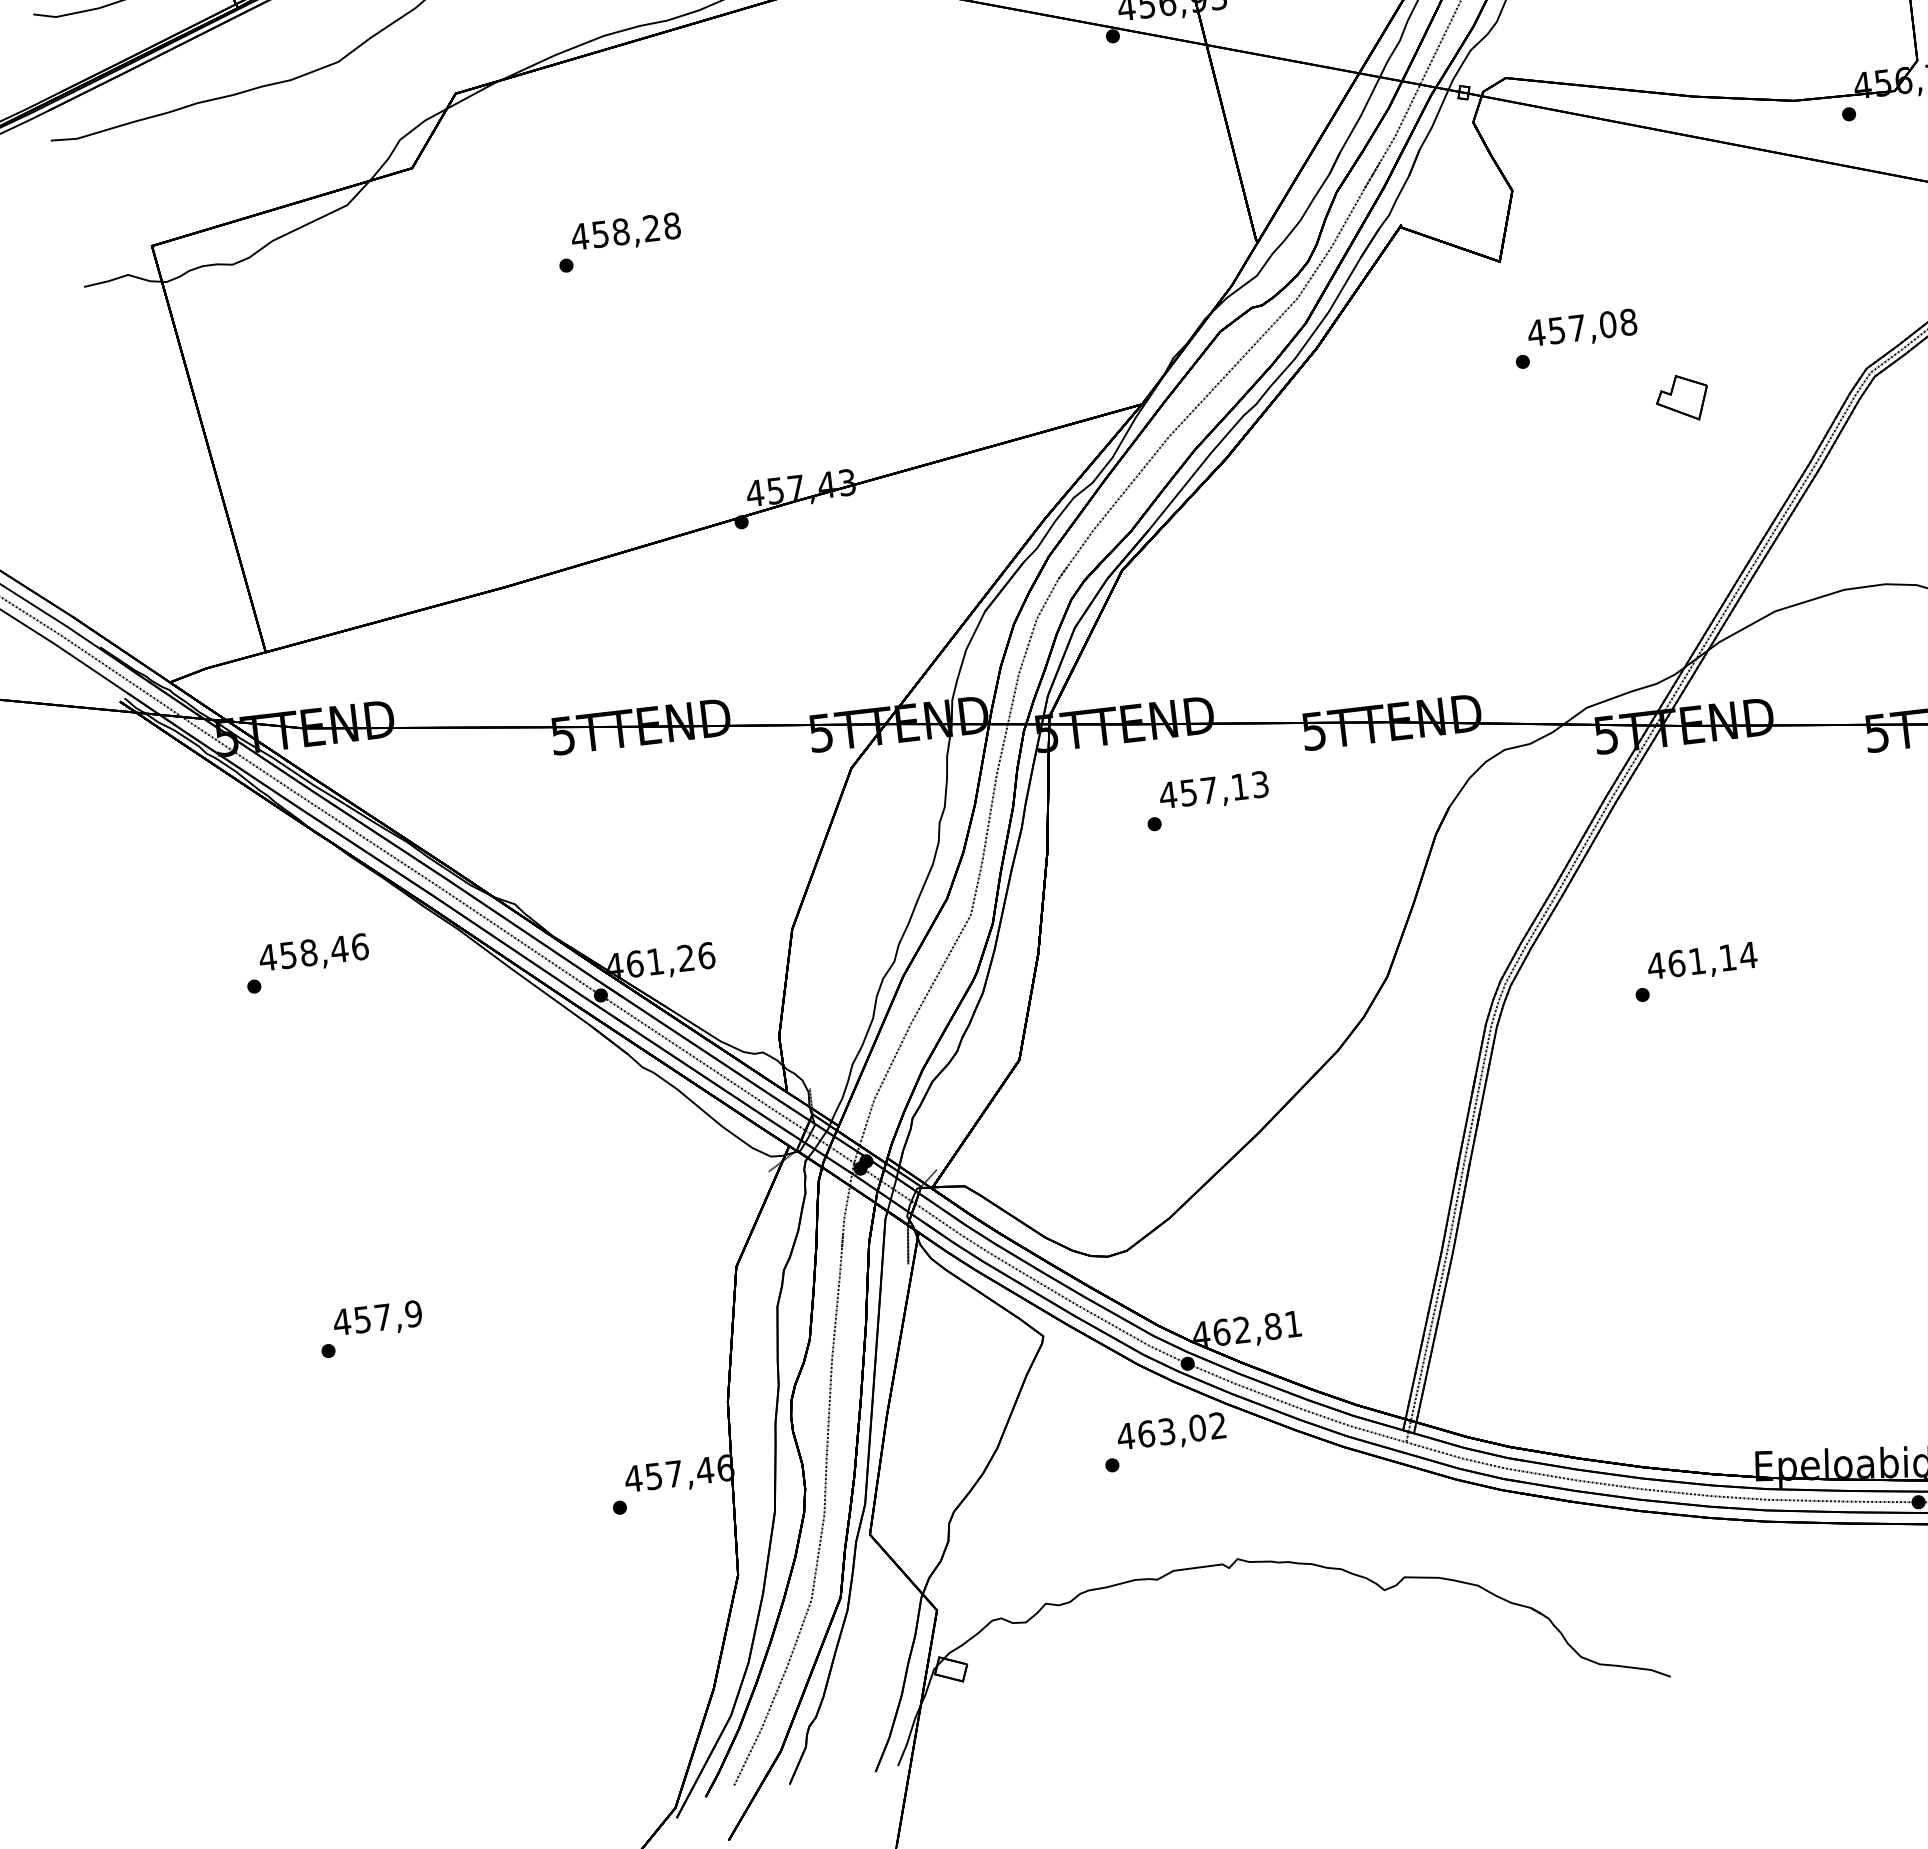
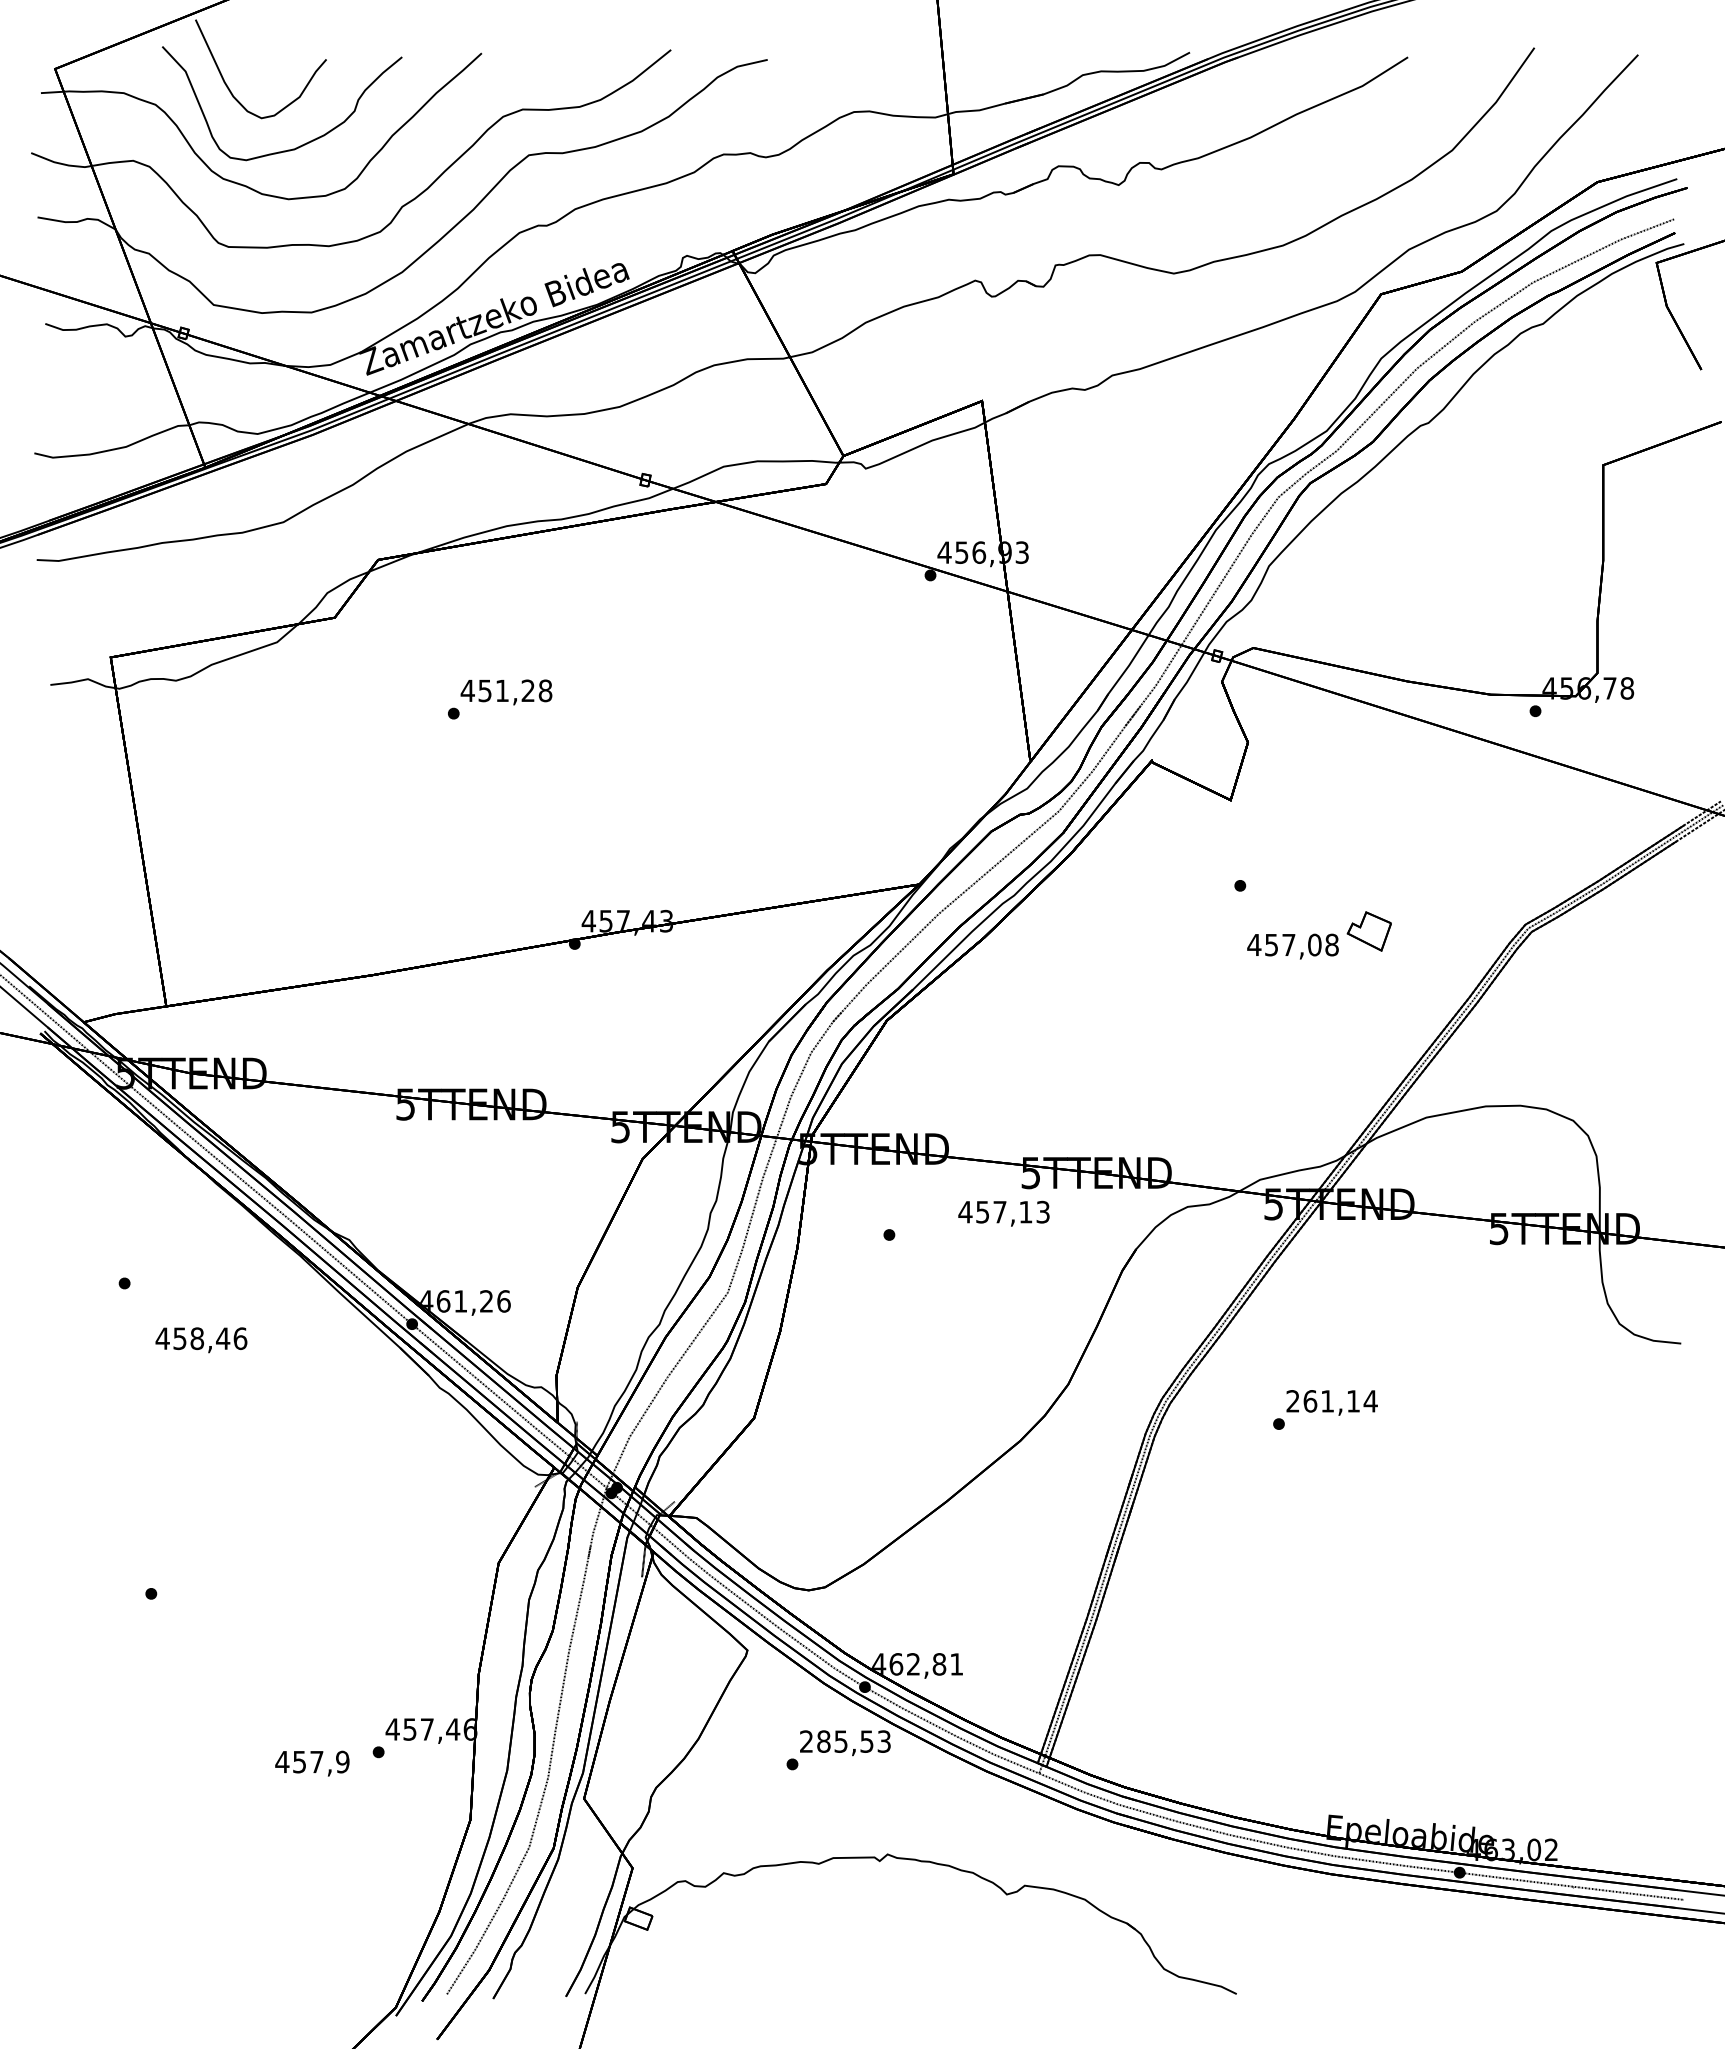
text: (621, 231) -> (502, 690), 458,28 -> 451,28
text: (1581, 329) -> (1292, 946), moved
text: (1213, 791) -> (1003, 1213), moved
text: (314, 954) -> (201, 1340), moved
text: (1655, 966) -> (1292, 1401), 461,14 -> 261,14
text: (378, 1319) -> (312, 1763), moved
text: (1170, 1431) -> (844, 1741), 463,02 -> 285,53

